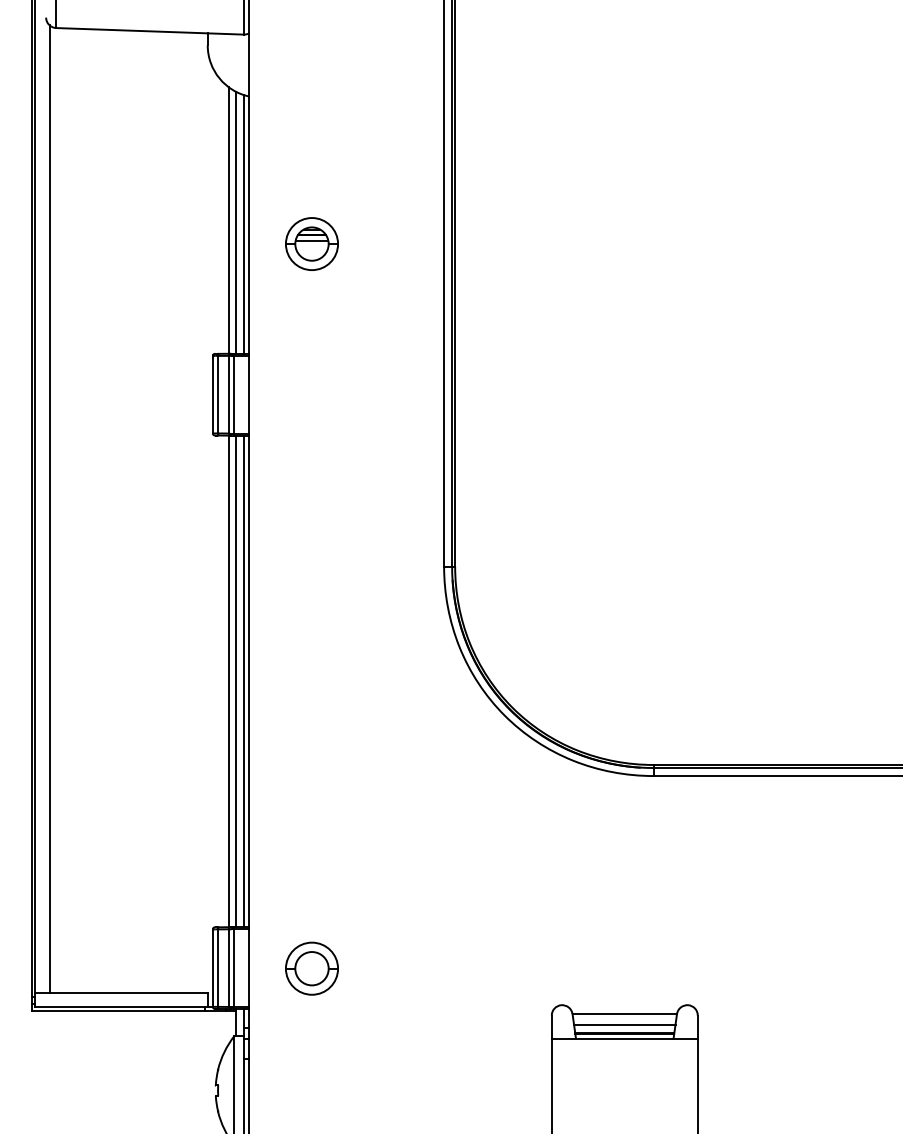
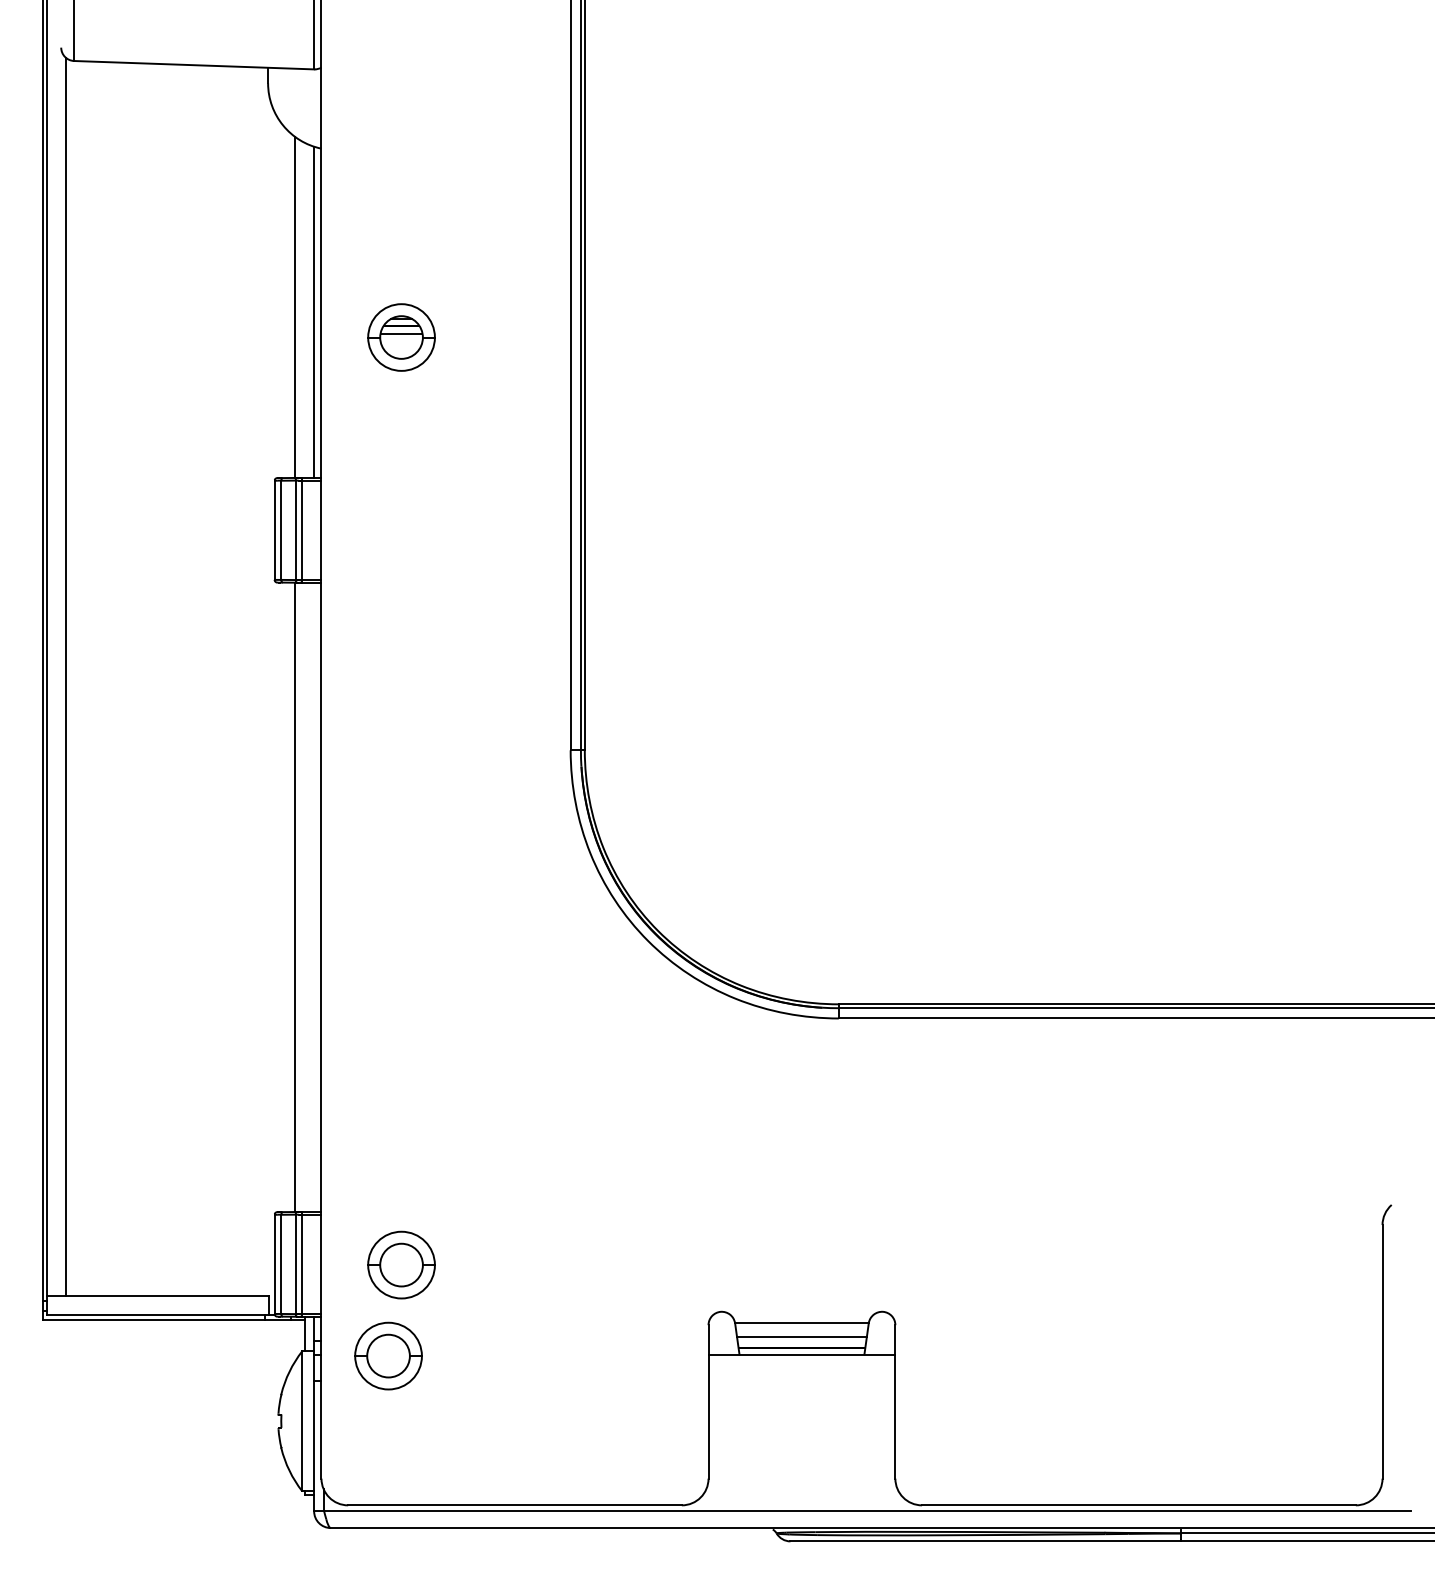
line: (236, 222) -> (304, 309), removed
line: (236, 681) -> (304, 897), removed
line: (243, 681) -> (314, 897), removed
part: (301, 1039) -> (388, 1355), added

